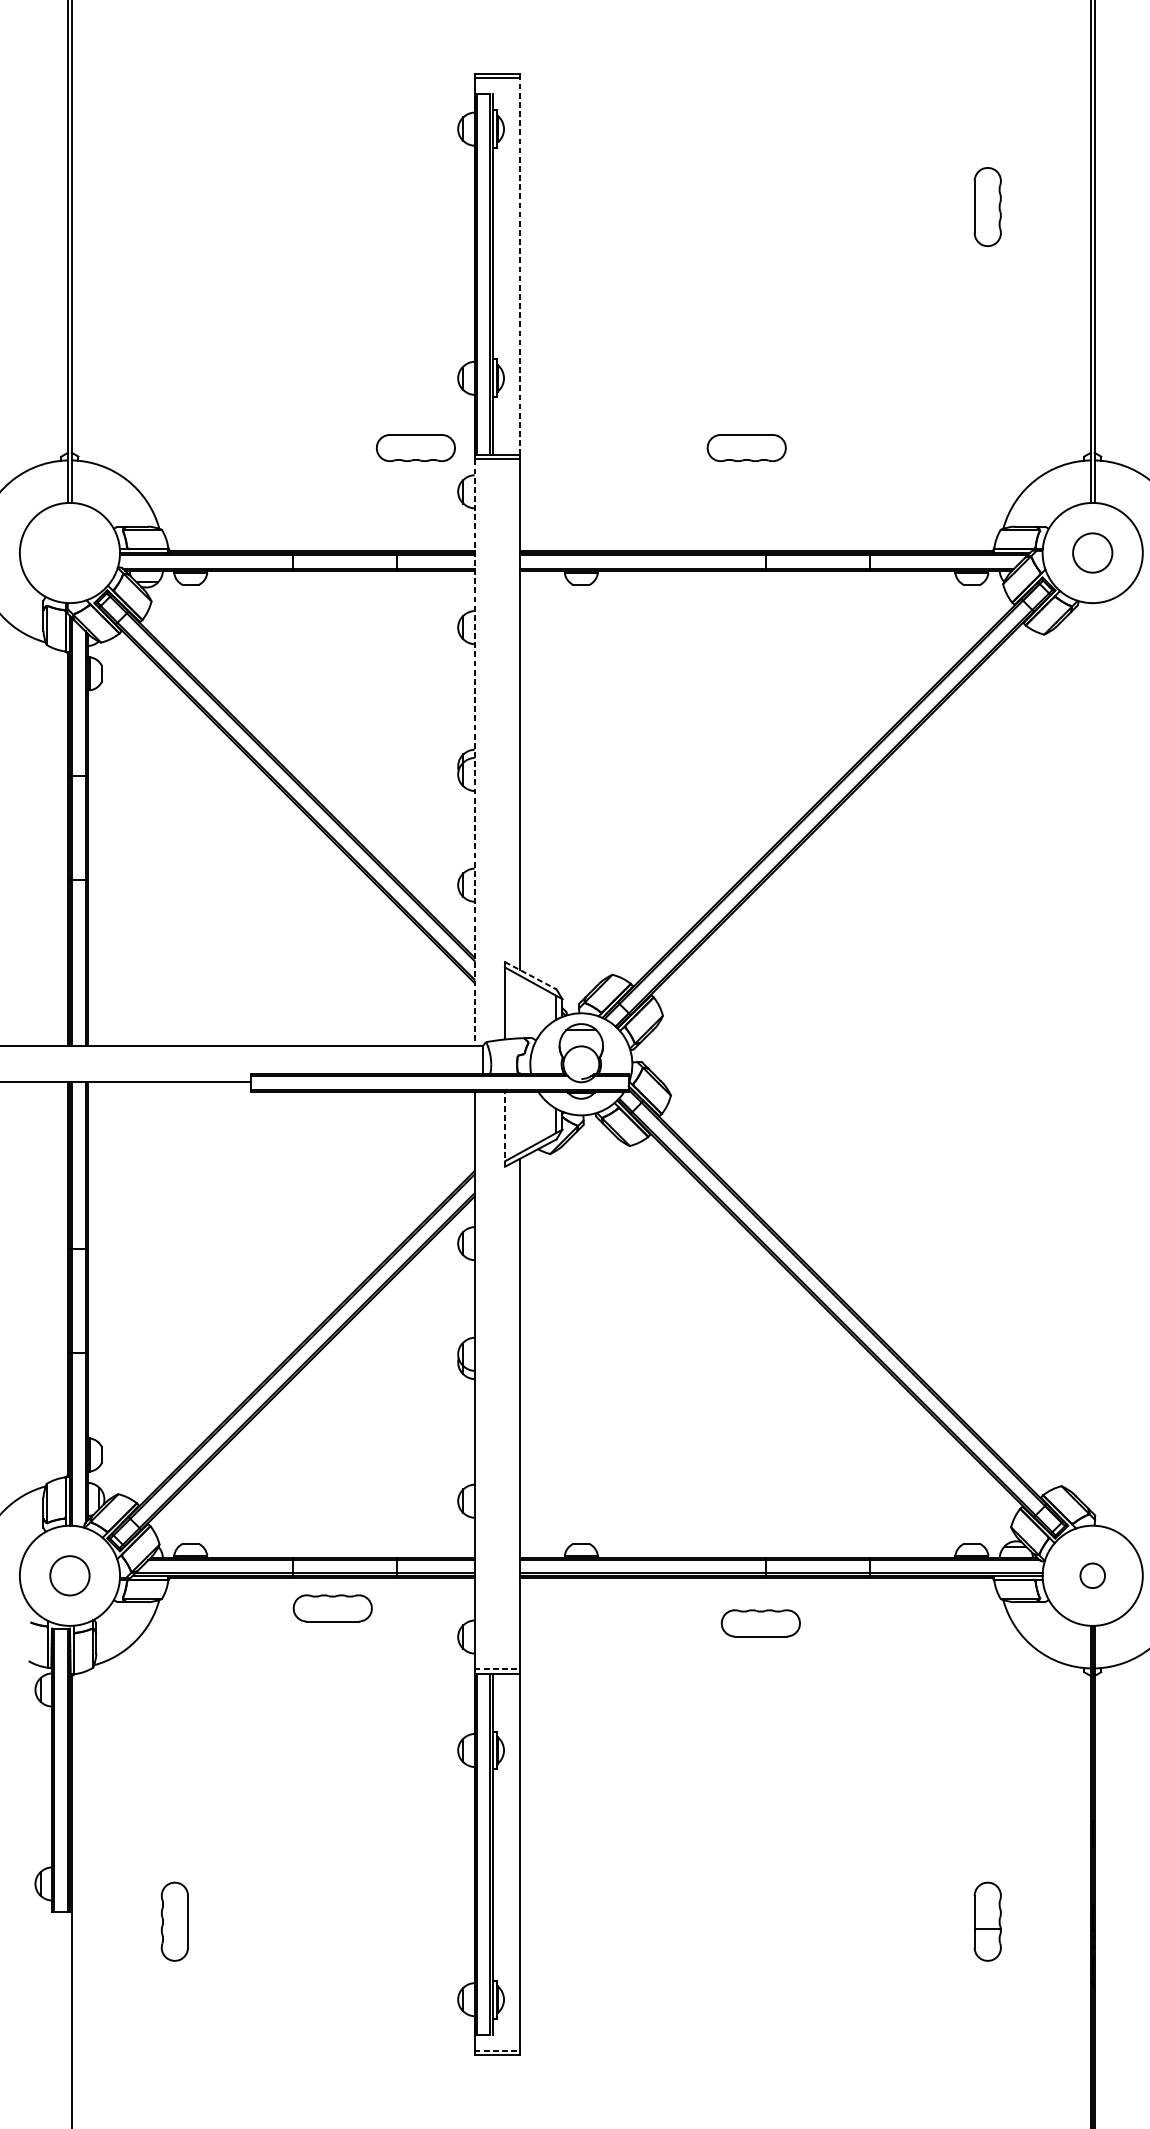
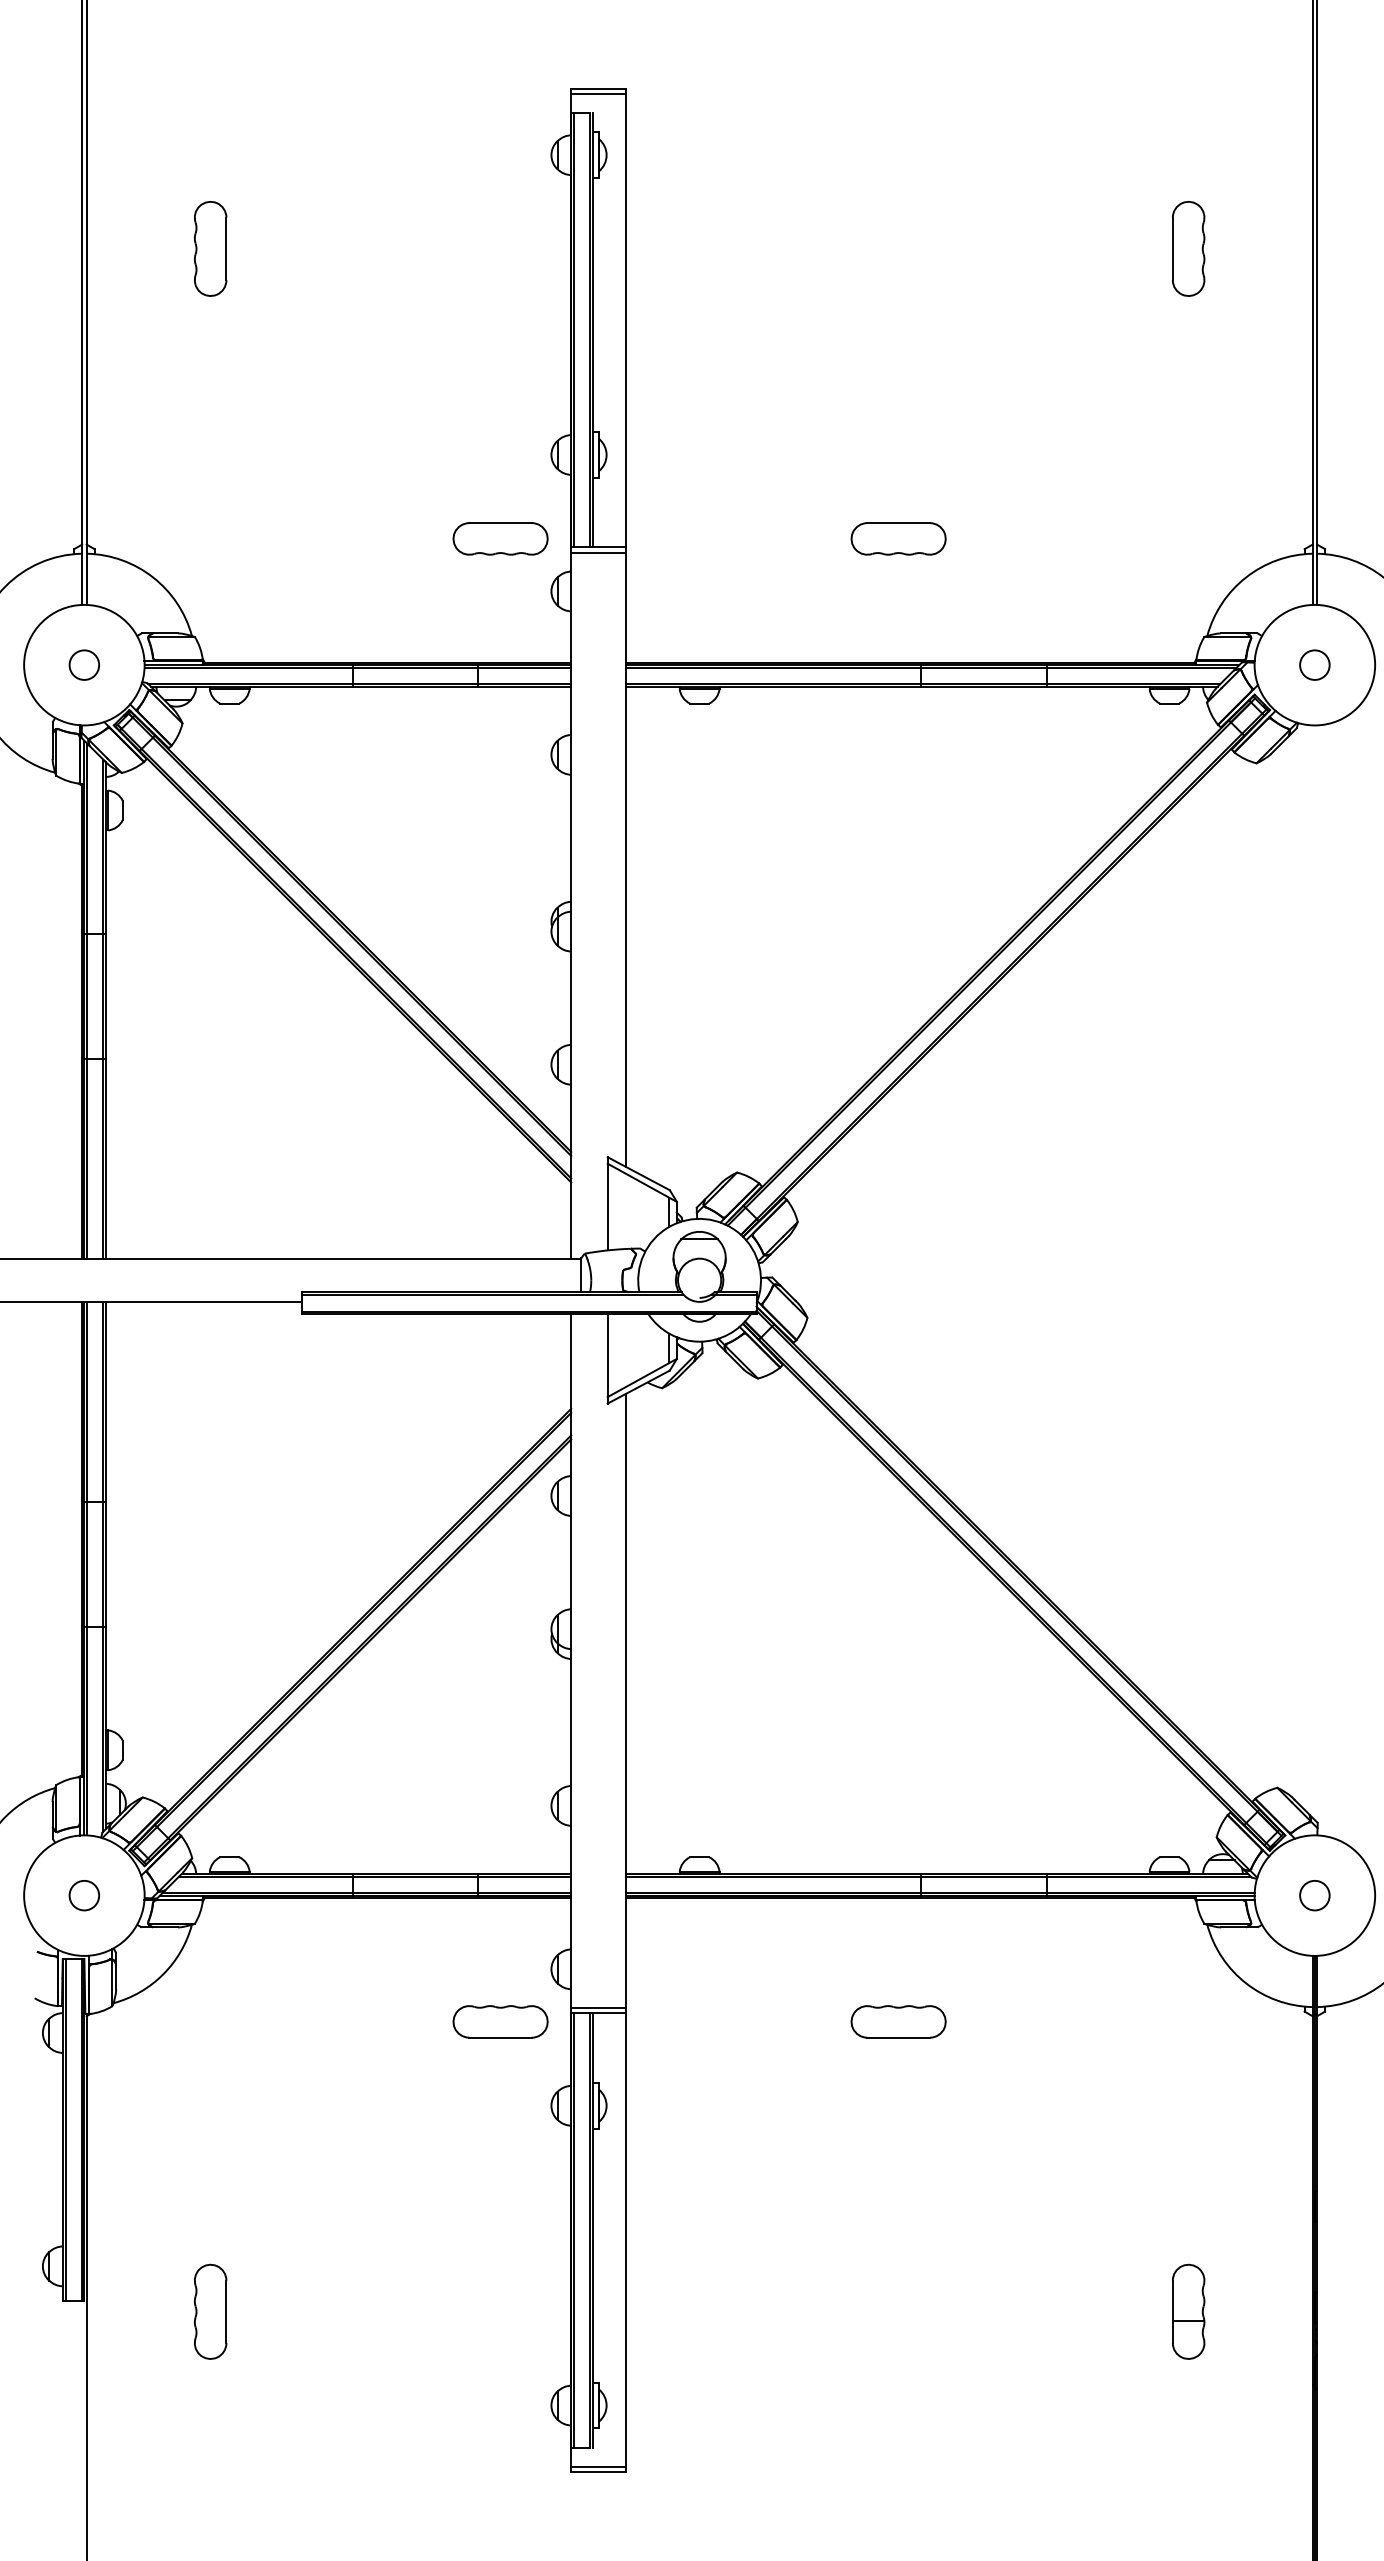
part: (174, 206) -> (210, 248), added
line: (520, 266) -> (626, 320), dashed -> solid
circle: (70, 552) -> (84, 664), added
circle: (1092, 552) -> (1314, 664), size x0.62
line: (474, 753) -> (571, 906), dashed -> solid
line: (531, 975) -> (639, 1173), dashed -> solid
line: (504, 1129) -> (607, 1358), dashed -> solid
circle: (70, 1575) -> (84, 1895), size x0.62
part: (332, 1608) -> (500, 2021), moved
part: (760, 1623) -> (898, 2021), moved
line: (497, 1669) -> (598, 2008), dashed -> solid
line: (497, 2051) -> (598, 2467), dashed -> solid

